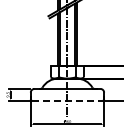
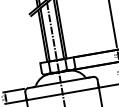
line: (67, 100) -> (62, 93), dashed -> solid

